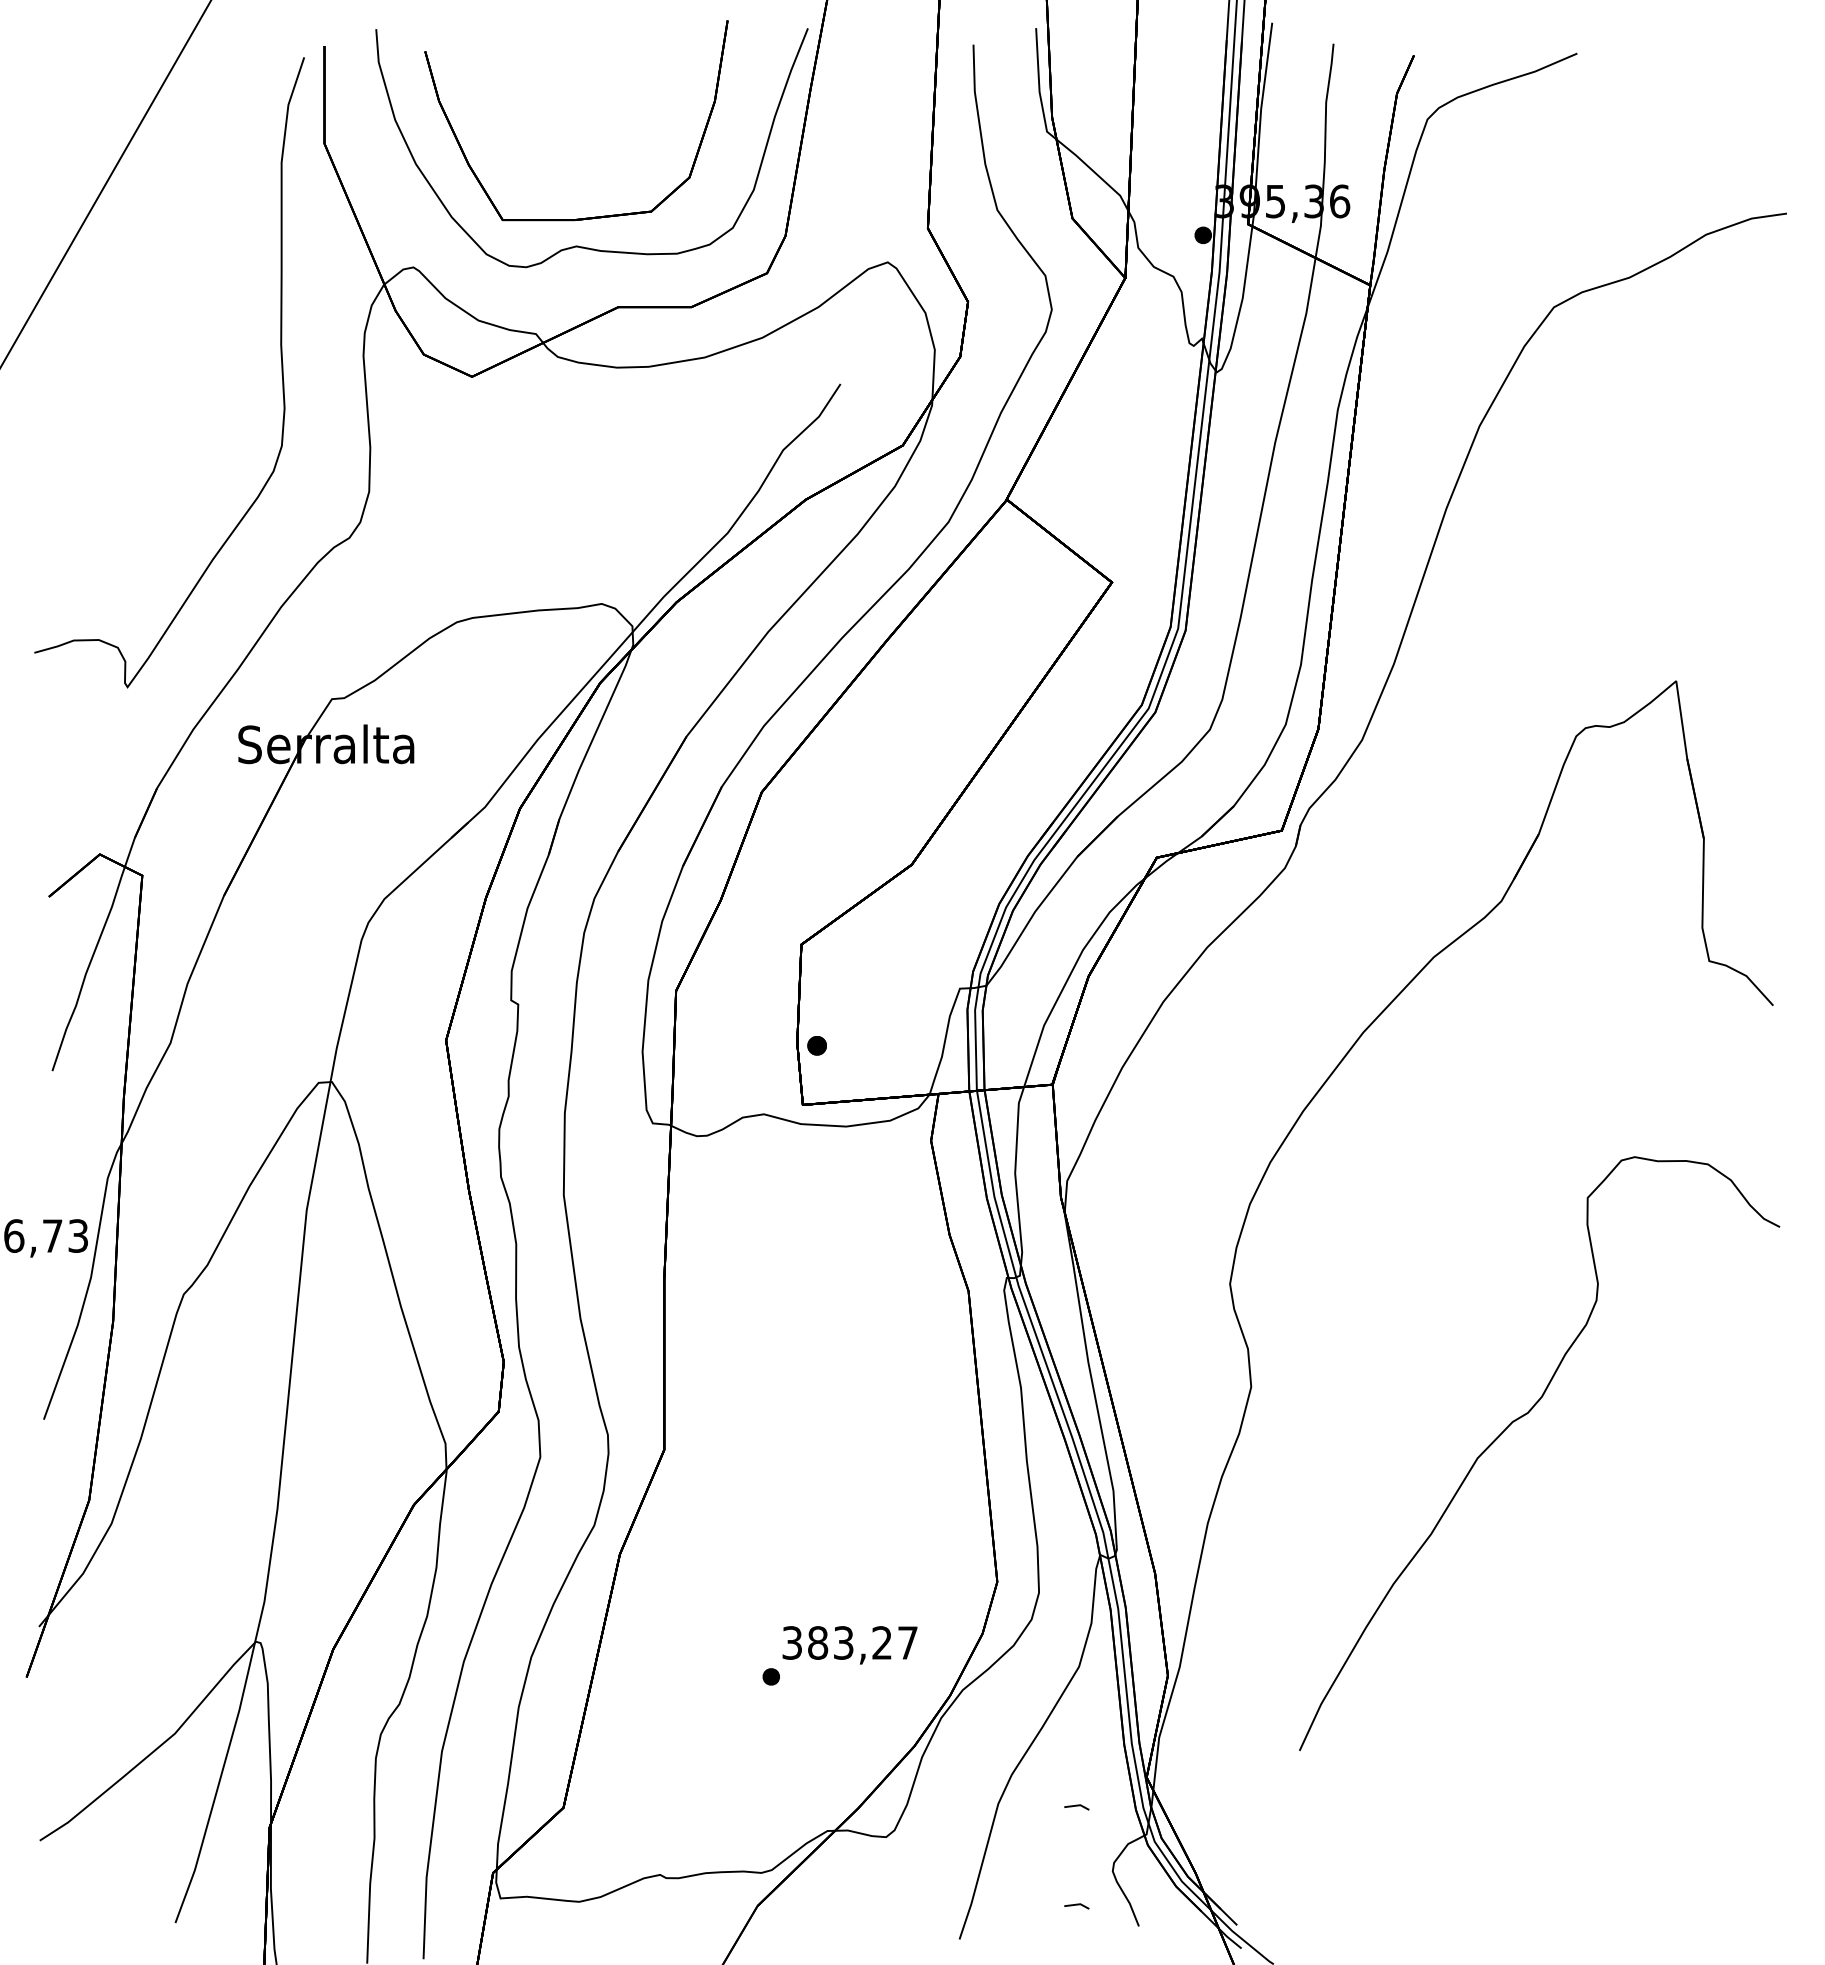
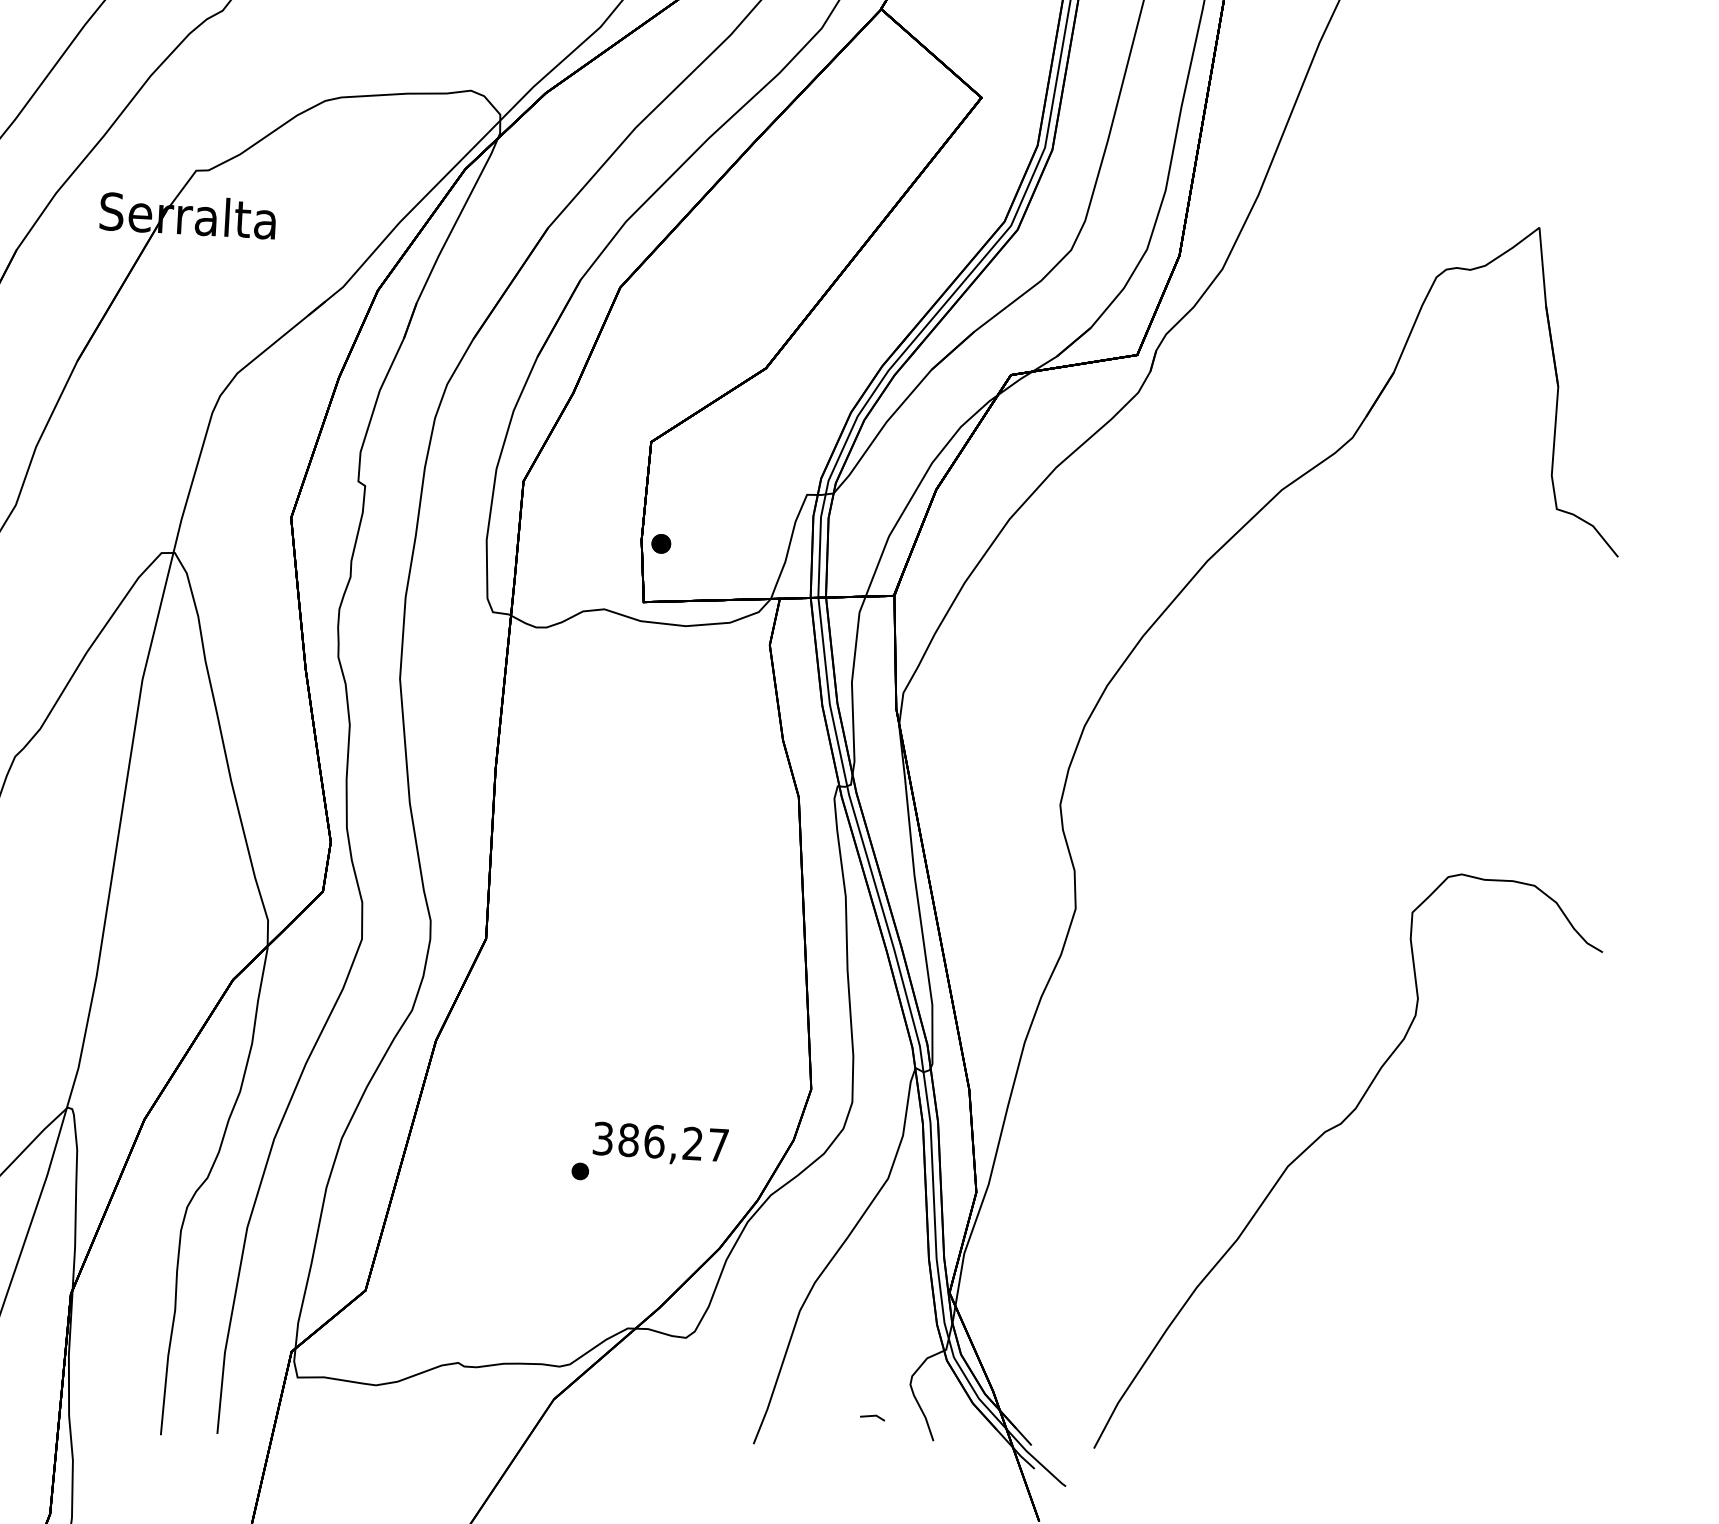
curve: (1517, 1420) -> (1329, 1130), moved
text: (843, 1642) -> (654, 1141), 383,27 -> 386,27
line: (1076, 1806) -> (877, 1317), removed

